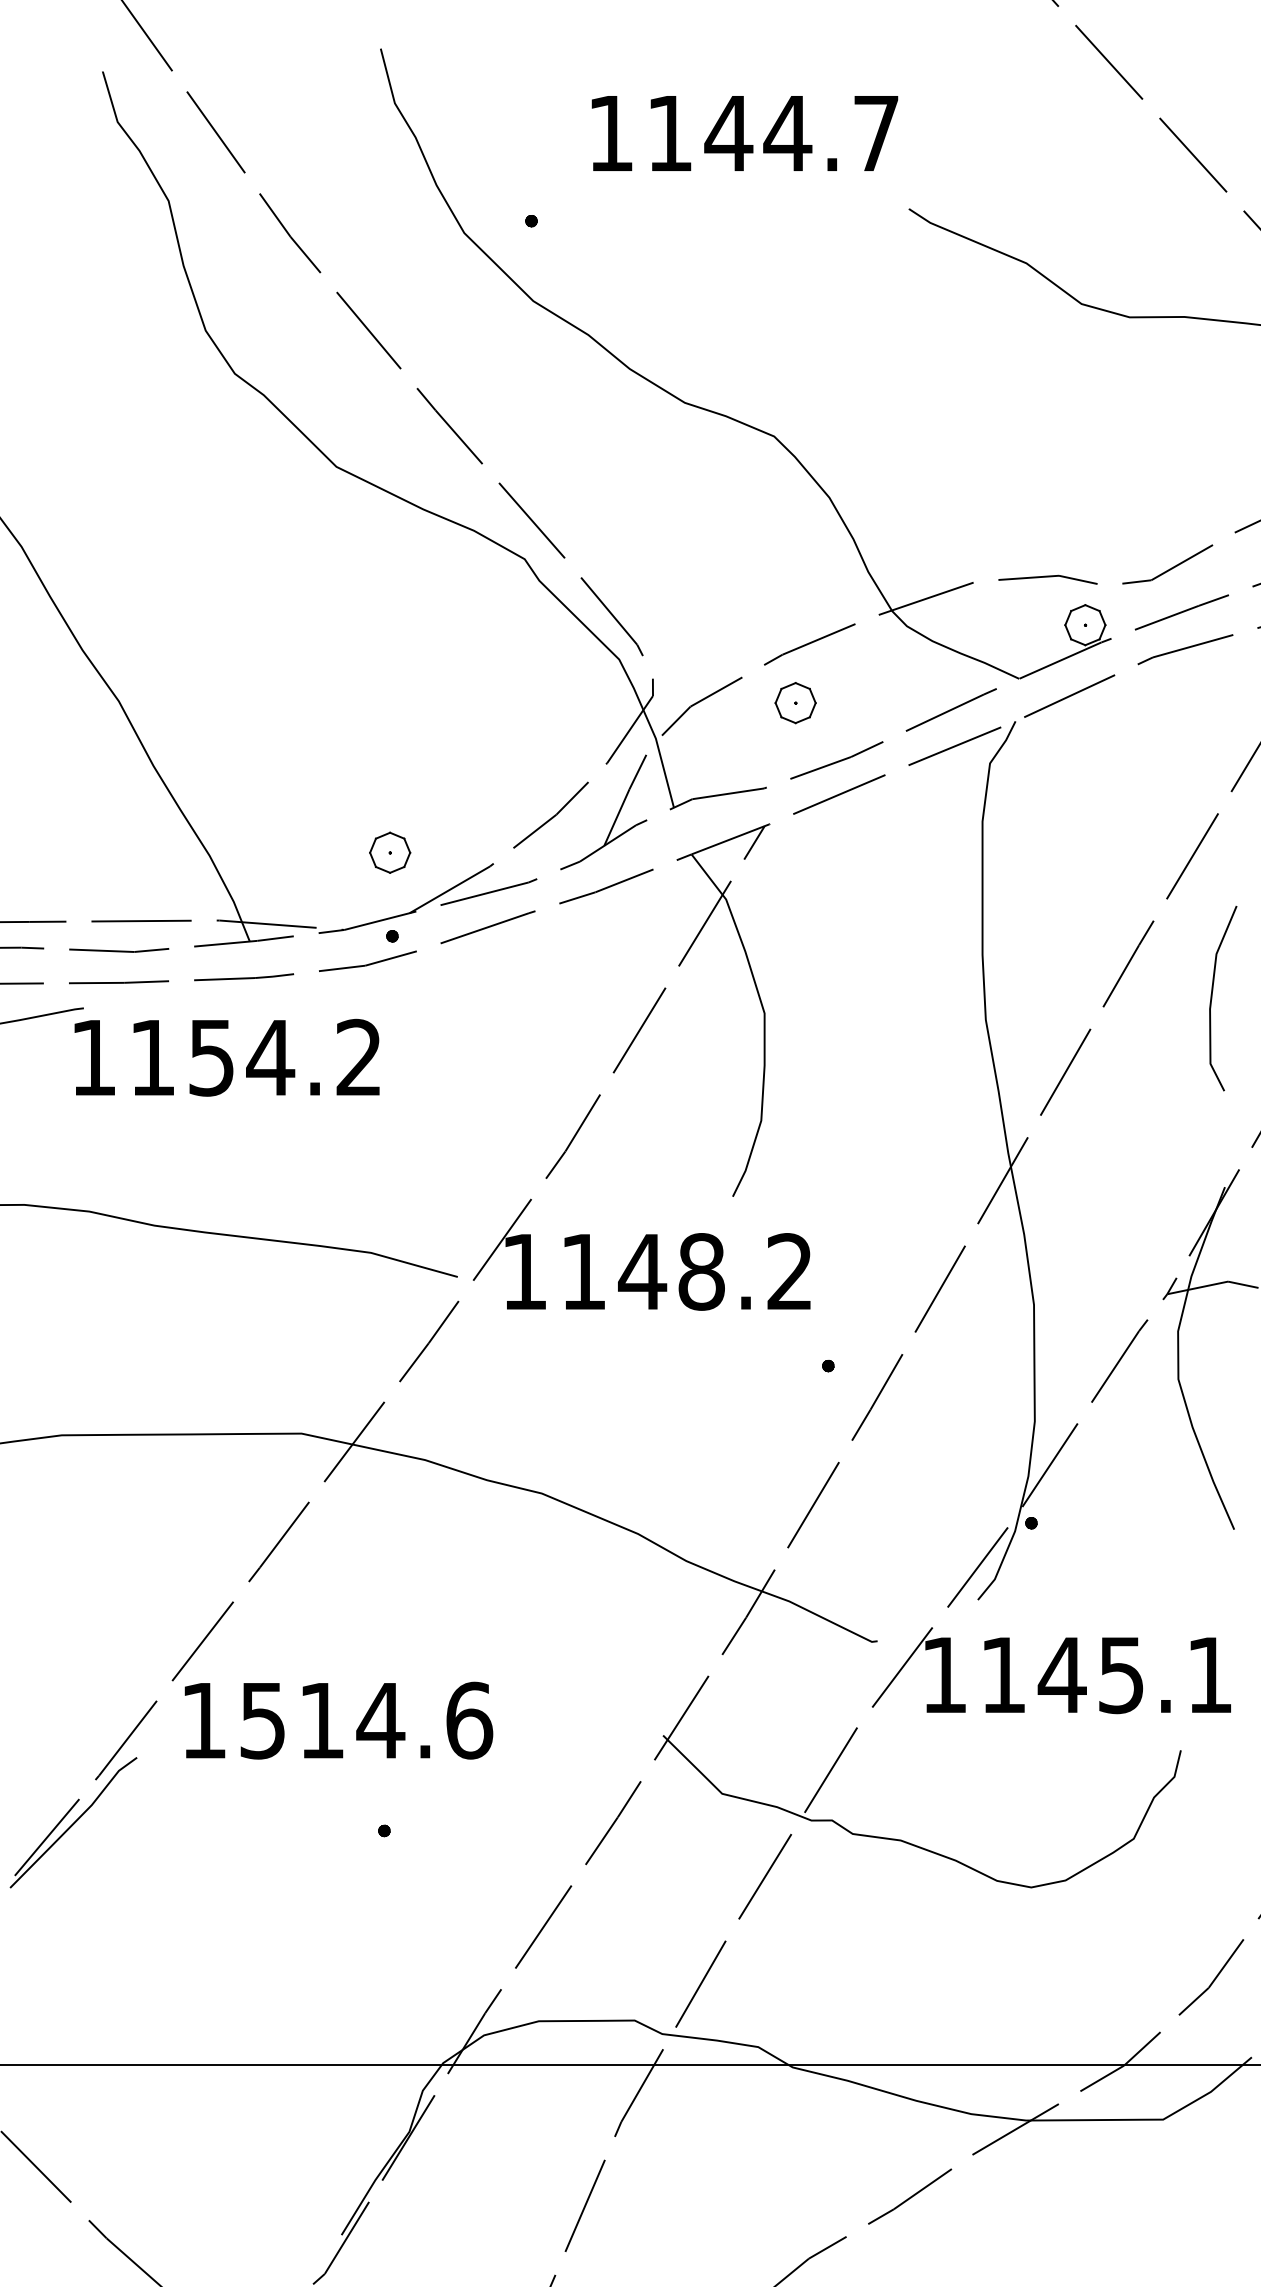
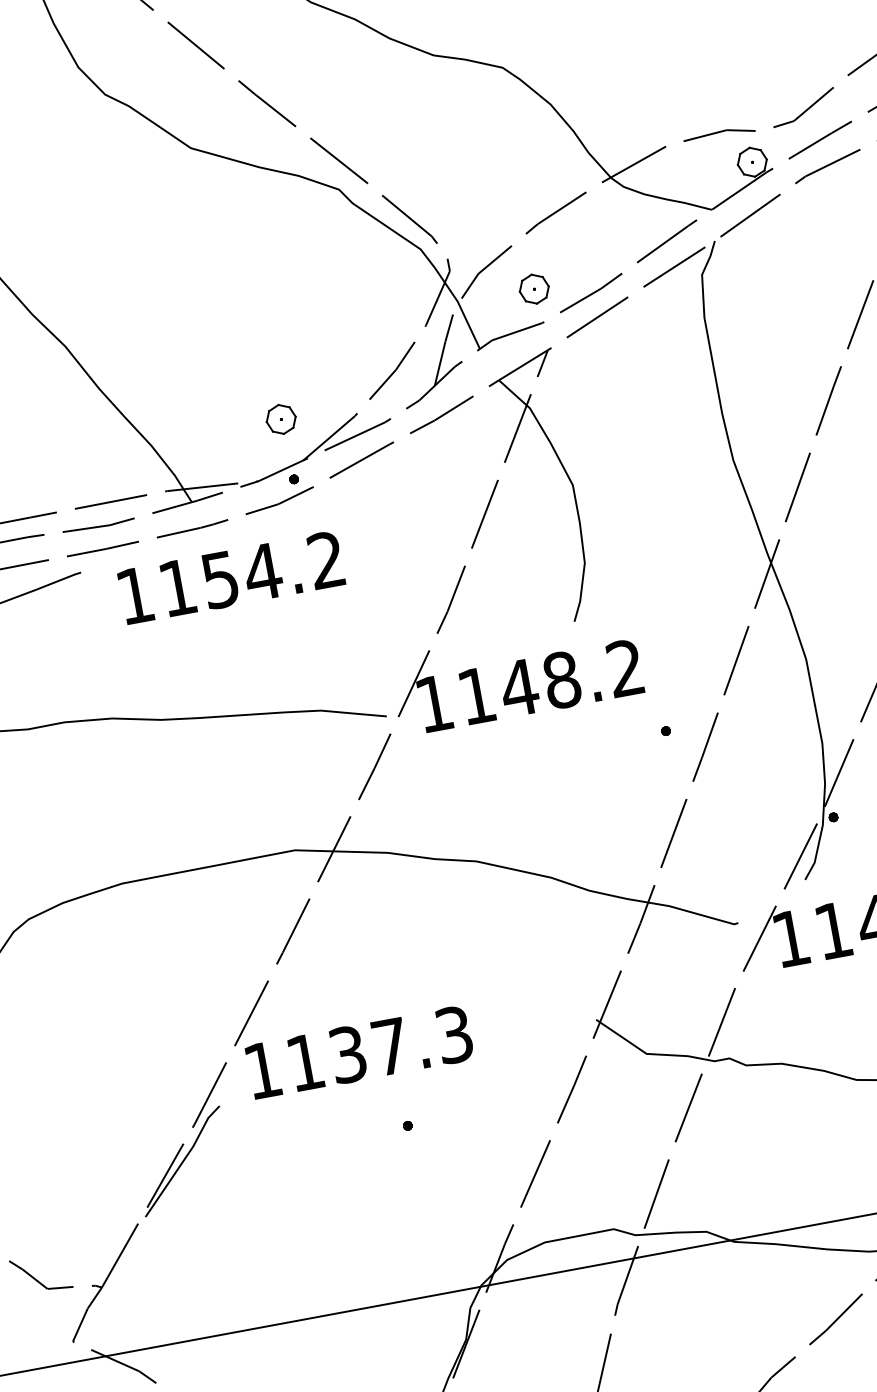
part: (795, 703) -> (534, 289), moved
text: (226, 1057) -> (231, 577), moved
text: (366, 1720) -> (380, 1048), 1514.6 -> 1137.3

